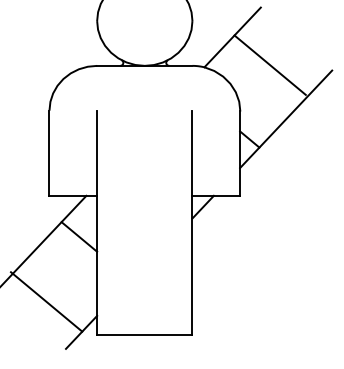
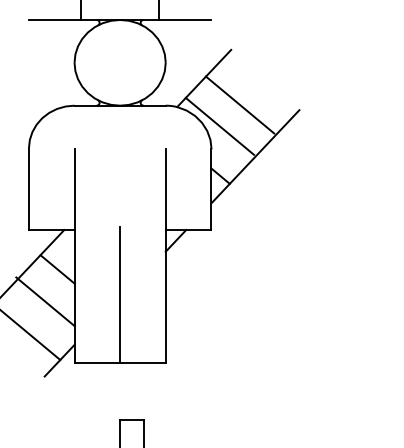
line: (248, 86) -> (219, 125), added
line: (145, 263) -> (120, 294), added
line: (66, 270) -> (45, 301), added

